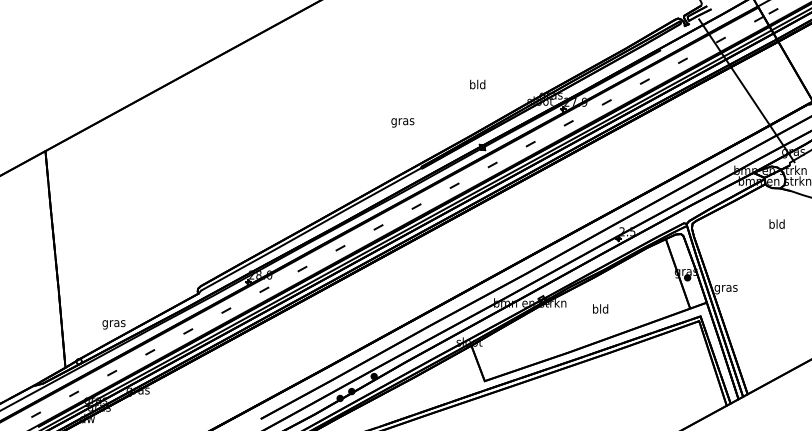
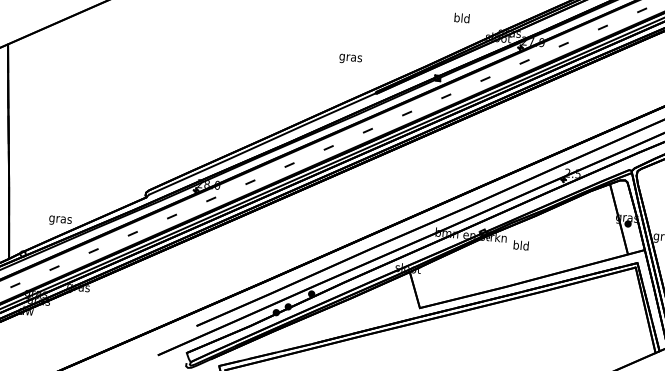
text: (477, 84) -> (461, 18), moved
text: (402, 122) -> (350, 58), moved
text: (600, 308) -> (521, 245), moved

